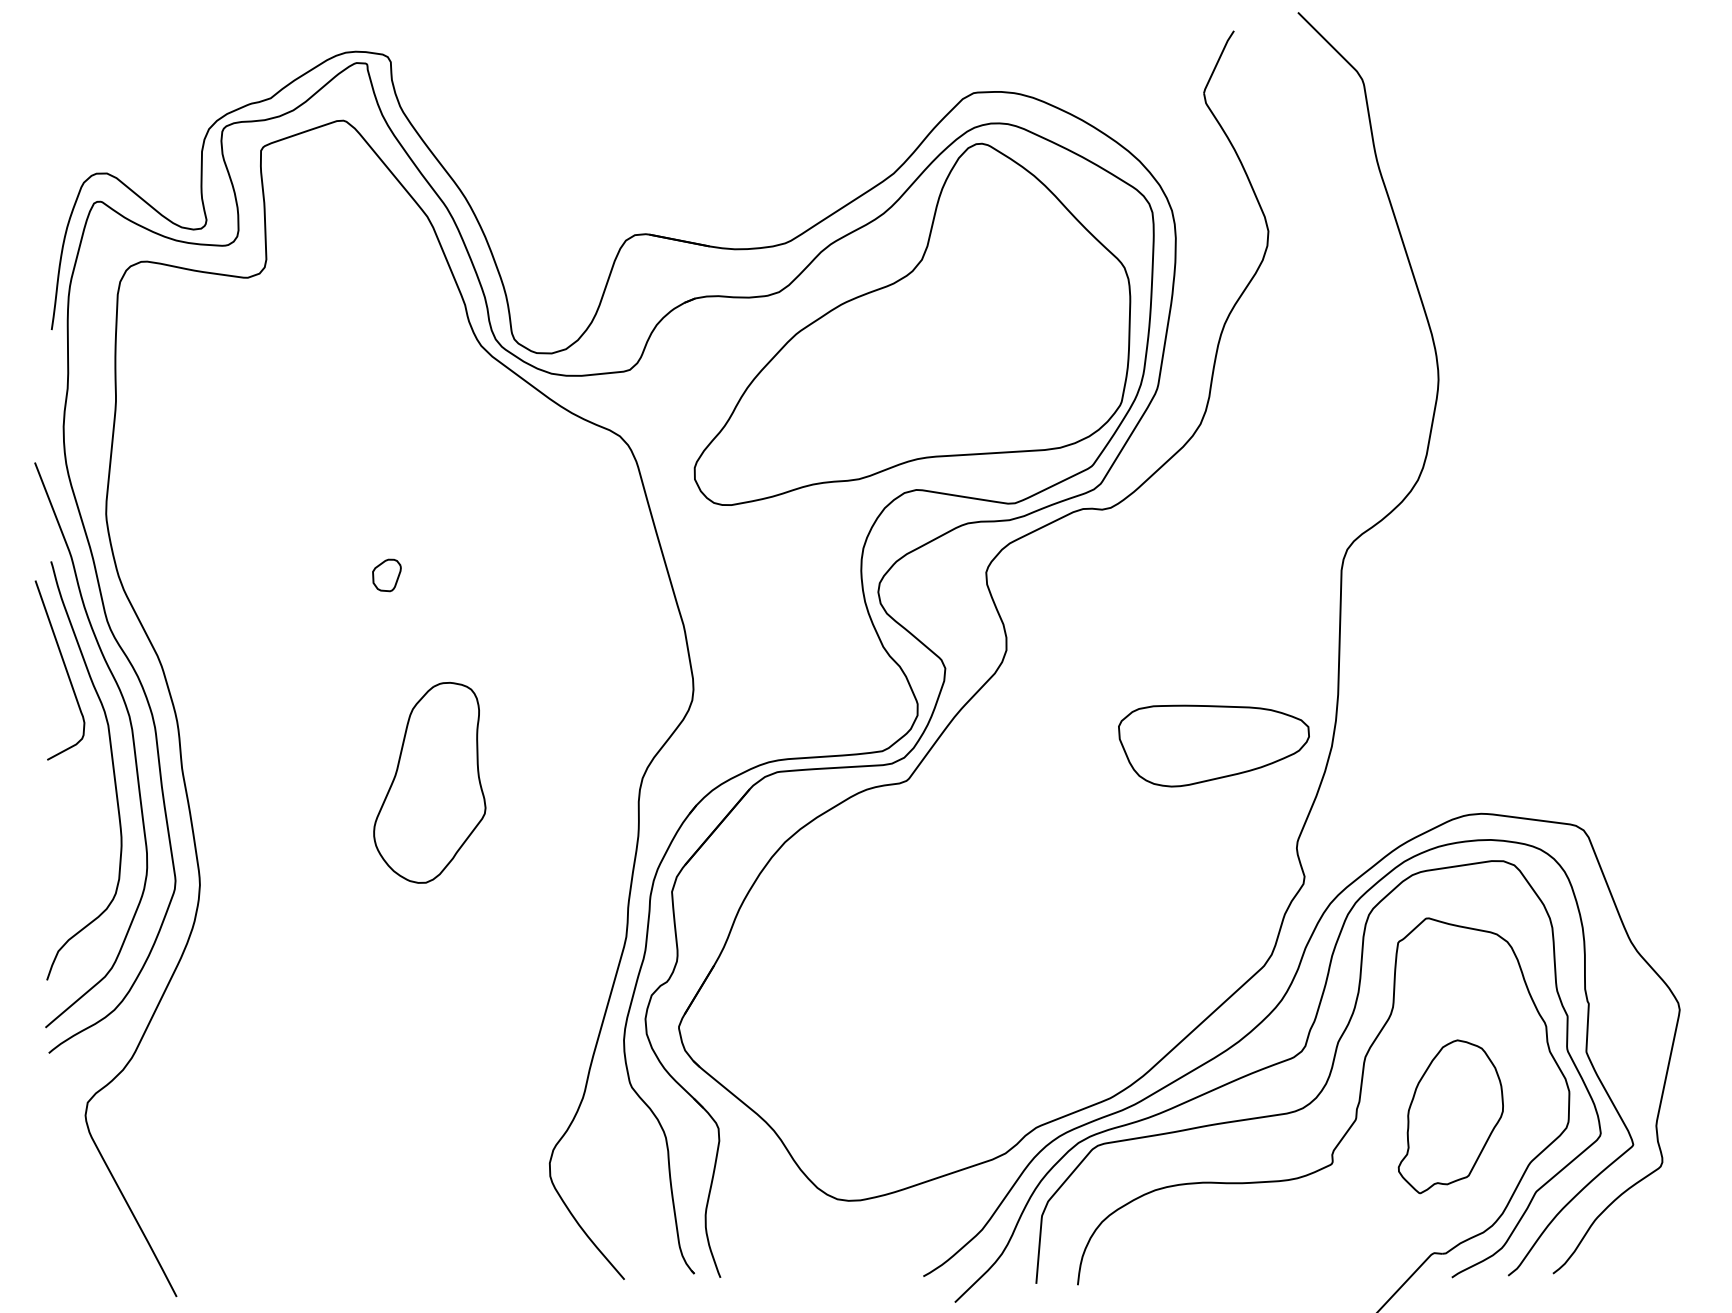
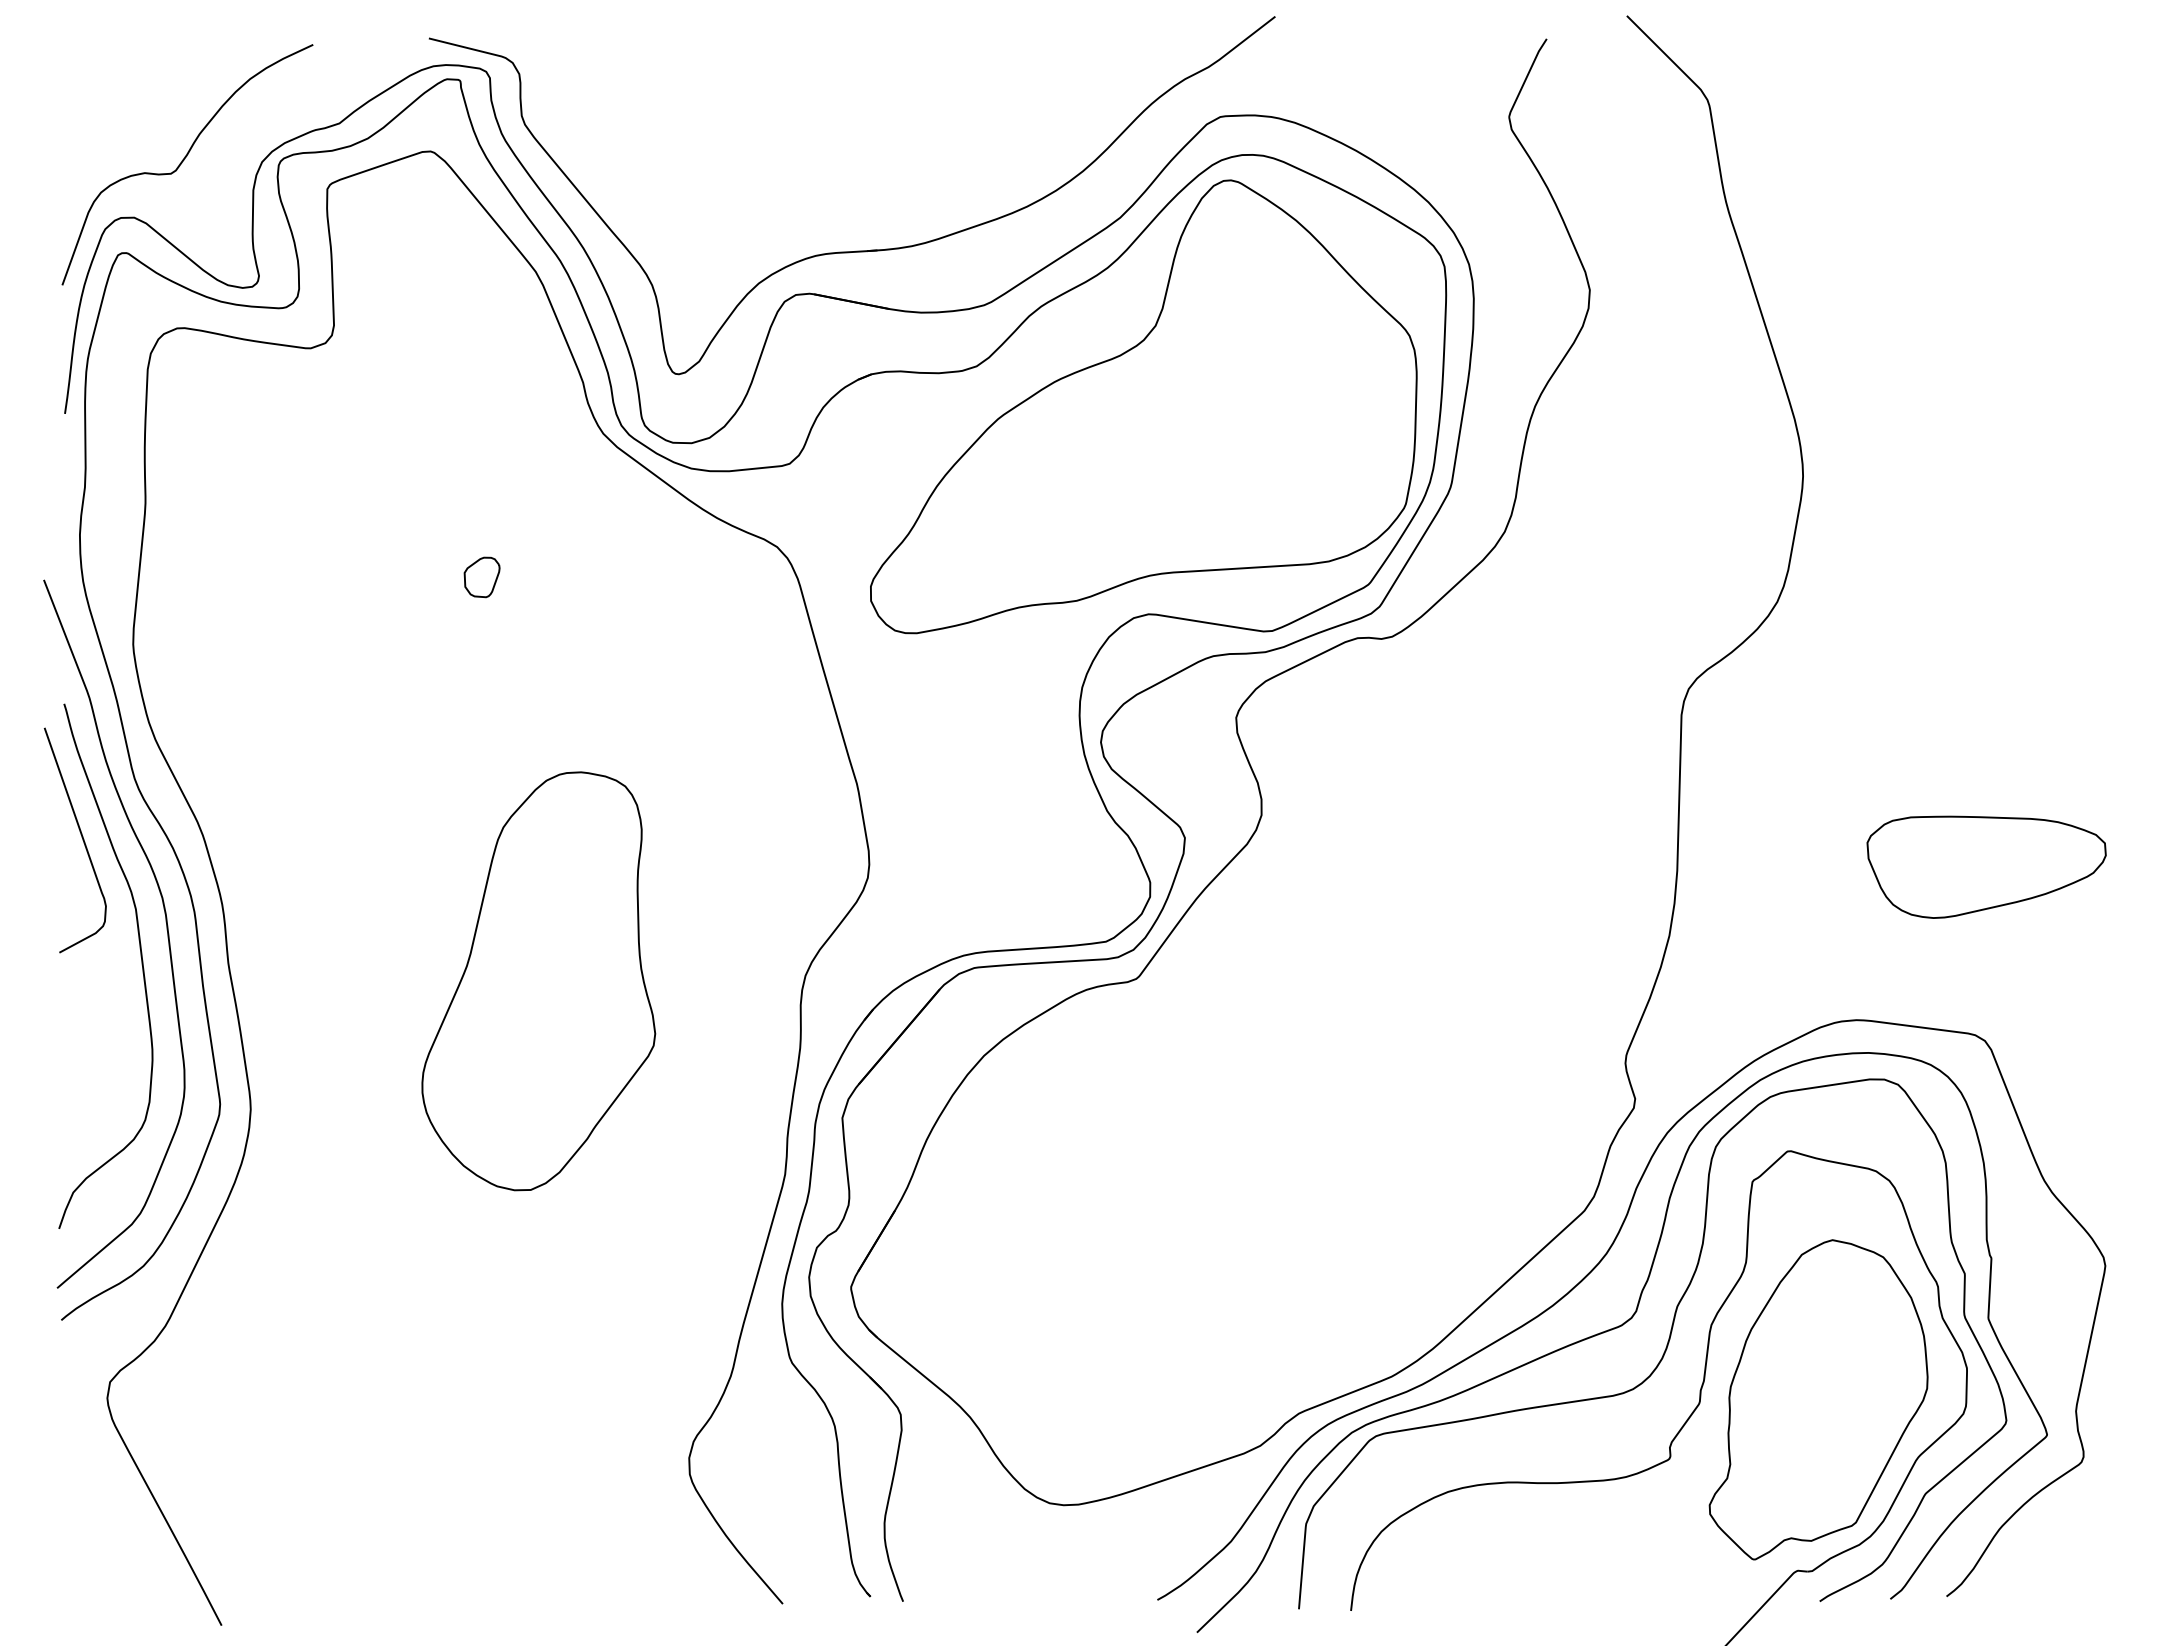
curve: (147, 127) -> (184, 160), added
part: (683, 199) -> (856, 250), added
part: (386, 575) -> (481, 577), moved
part: (1213, 745) -> (1986, 866), moved
part: (429, 782) -> (538, 981), size x1.67
part: (1450, 1116) -> (1818, 1399), size x1.67

